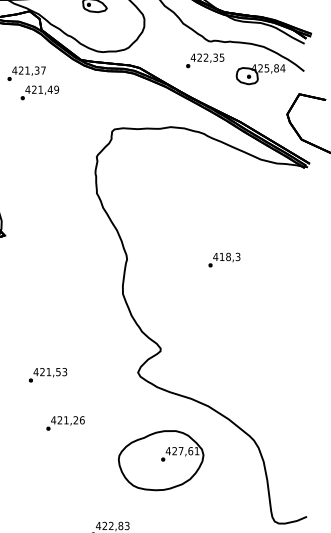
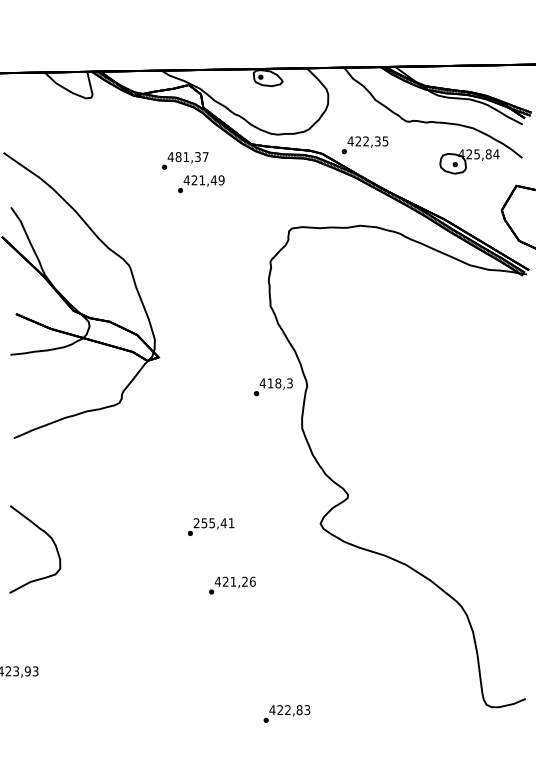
text: (204, 61) -> (364, 145), moved
text: (21, 70) -> (178, 157), 421,37 -> 481,37
text: (224, 260) -> (273, 387), moved
text: (49, 372) -> (213, 523), 421,53 -> 255,41
part: (161, 460) -> (348, 630), removed

